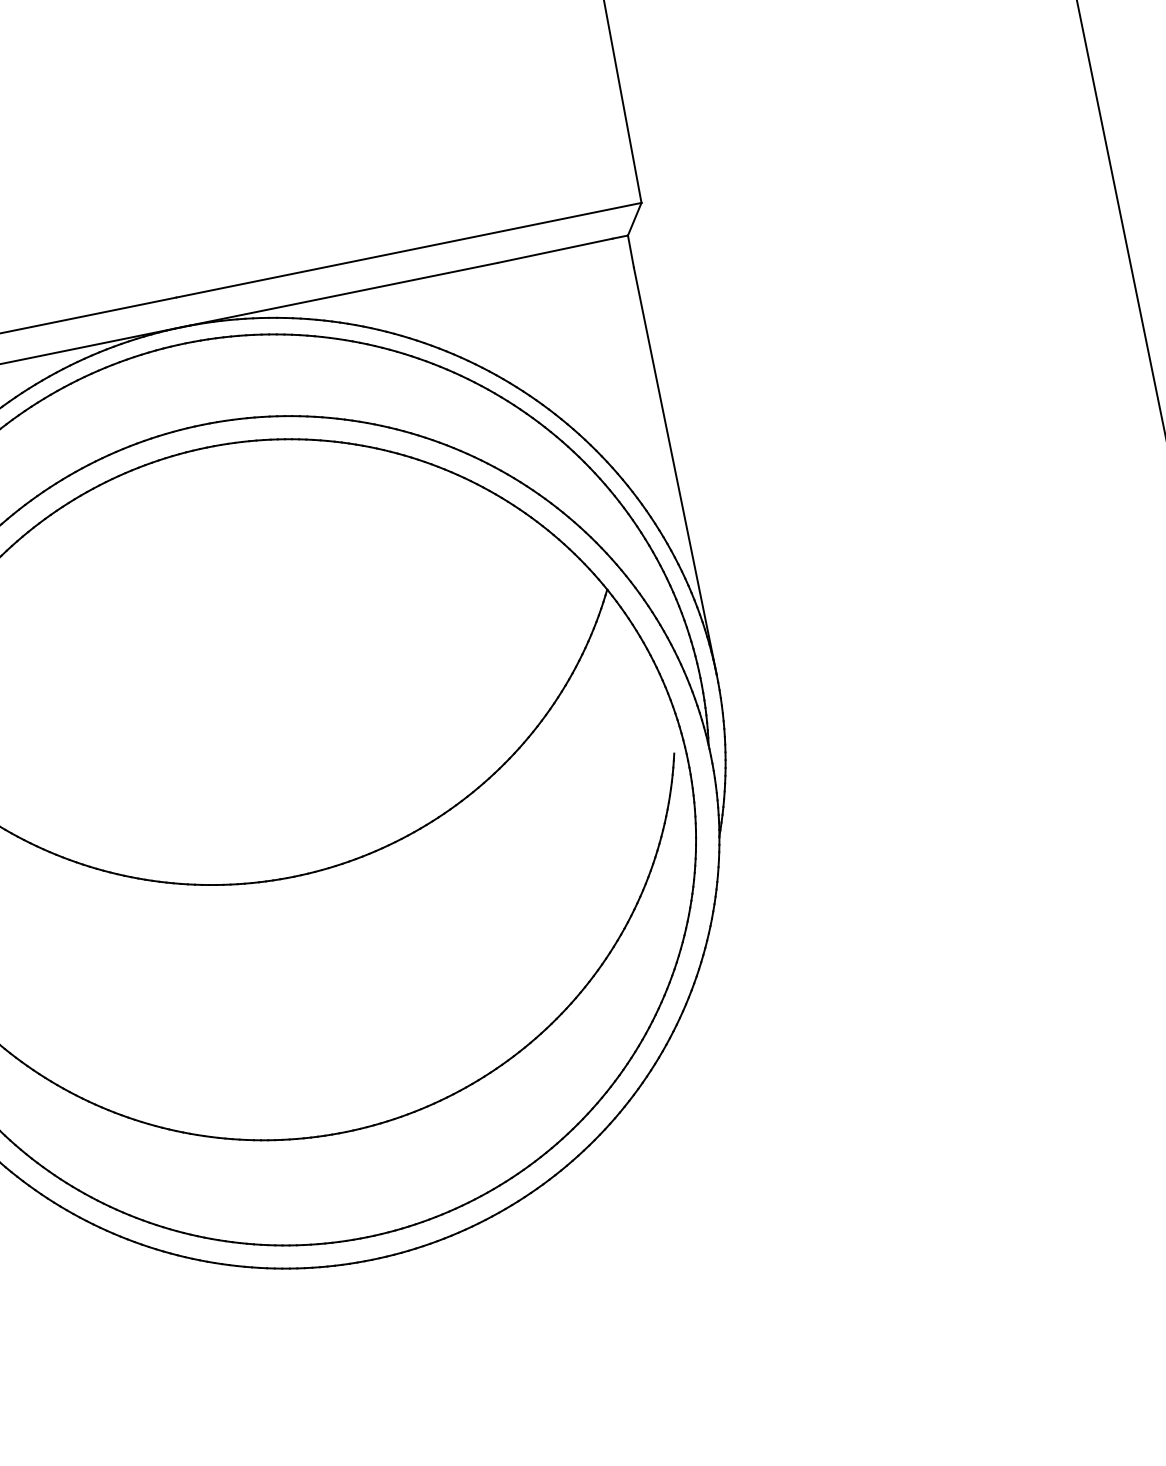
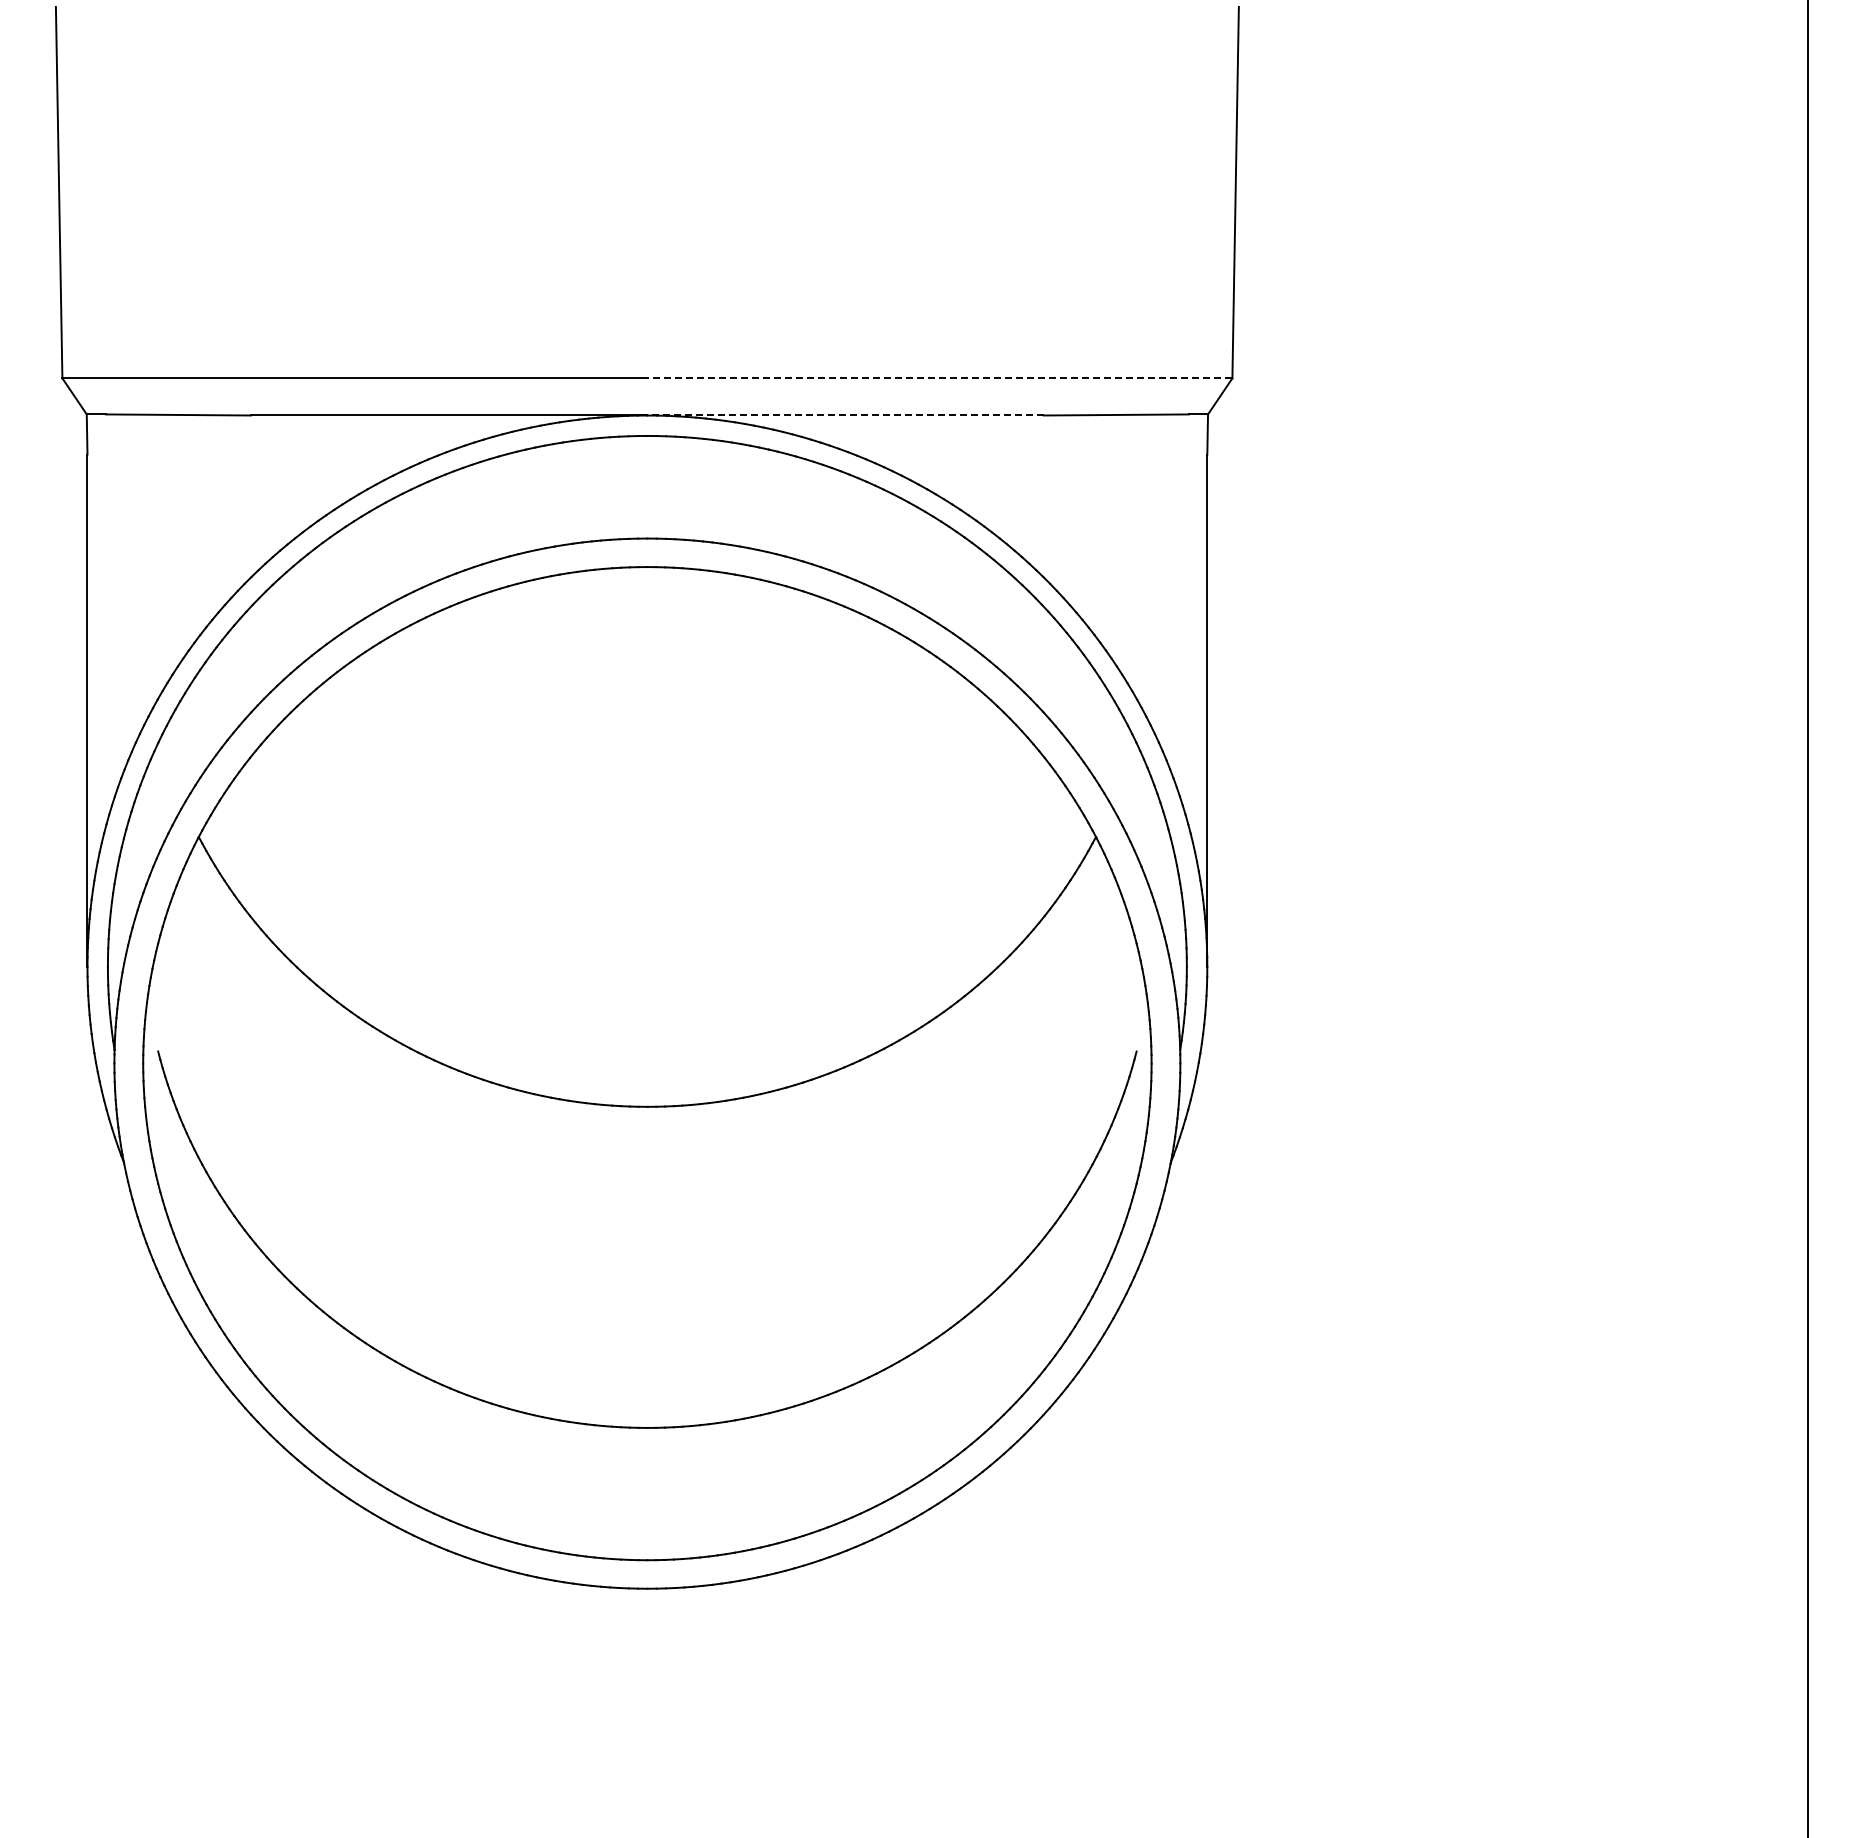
line: (408, 250) -> (939, 378), solid -> dashed
line: (339, 295) -> (845, 415), solid -> dashed

